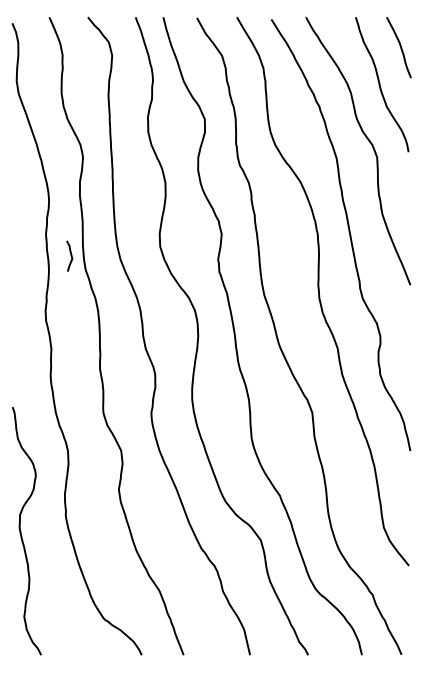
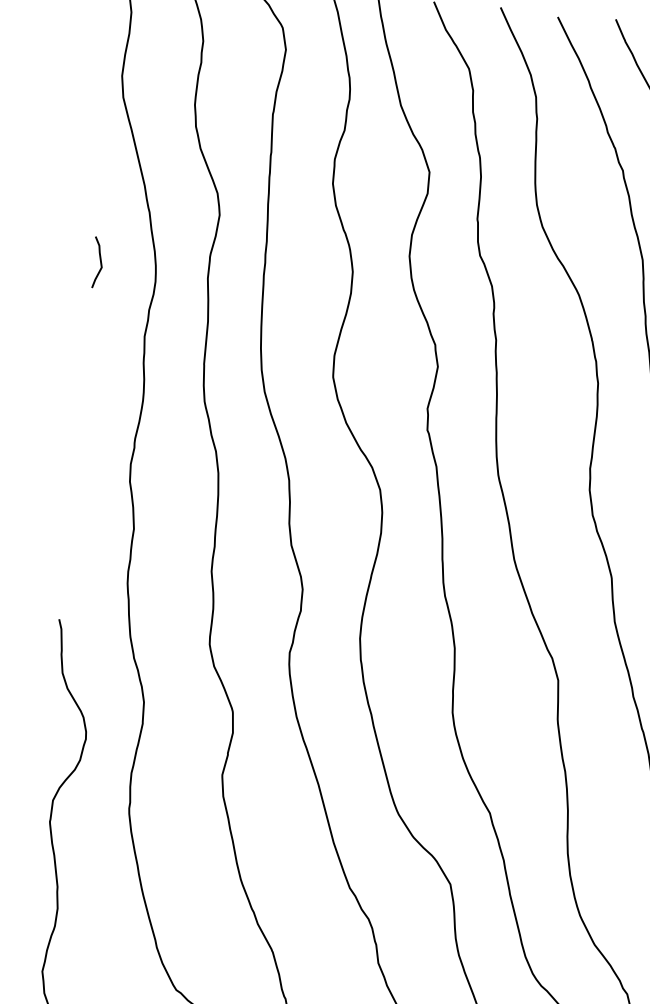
curve: (70, 255) -> (99, 261), moved

